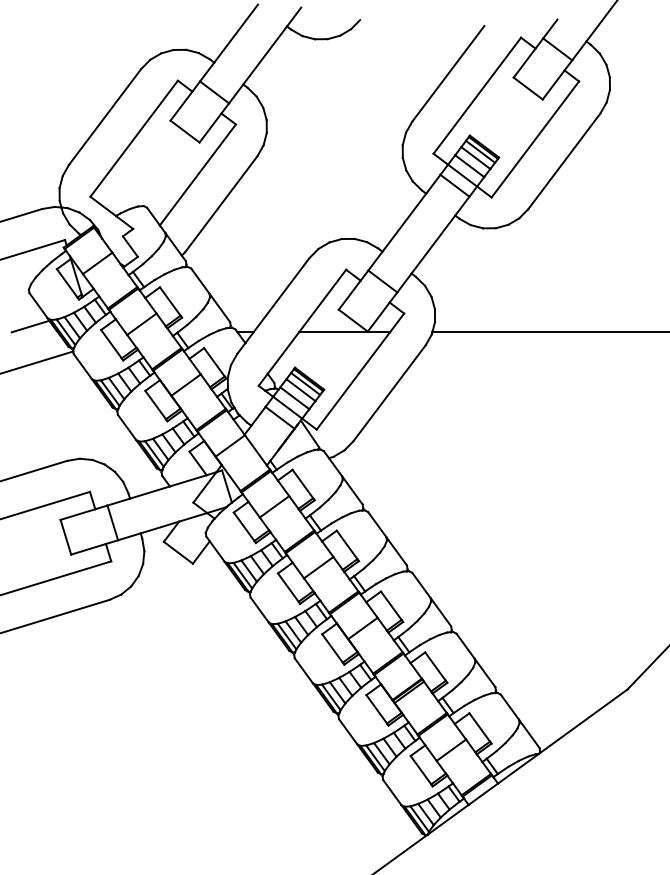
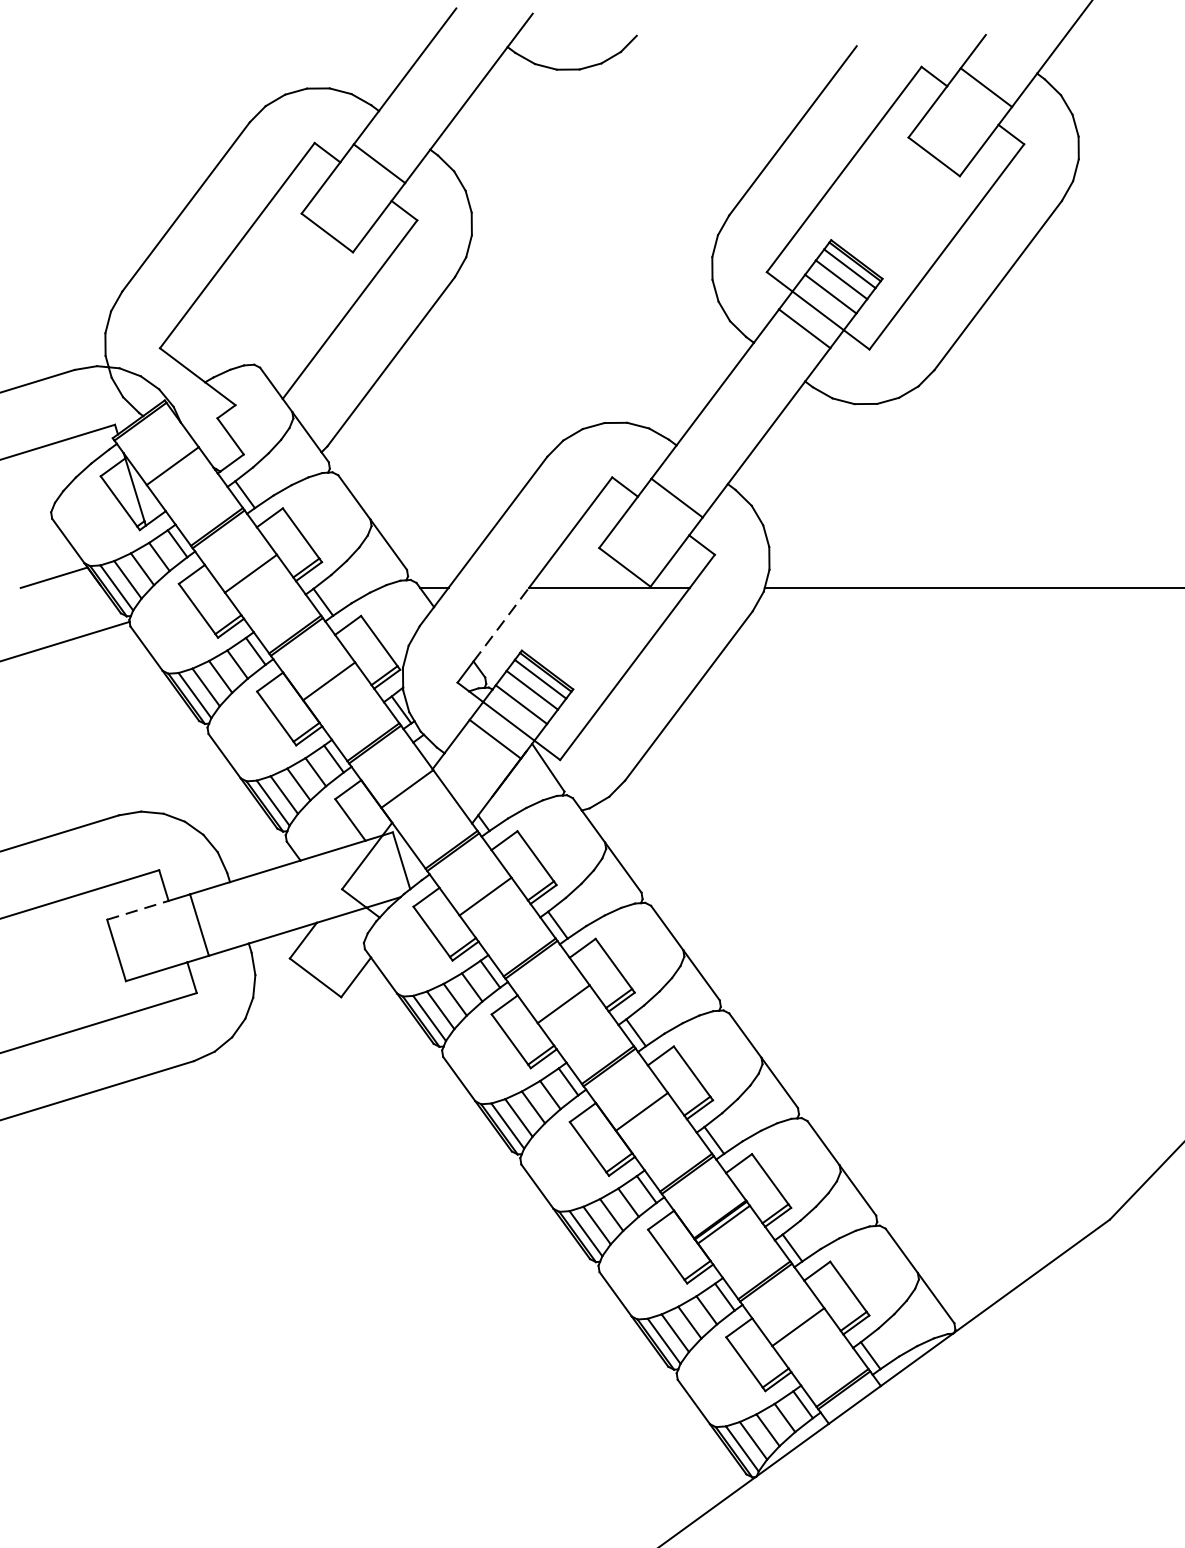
line: (283, 352) -> (501, 623), solid -> dashed
line: (78, 514) -> (138, 910), solid -> dashed

